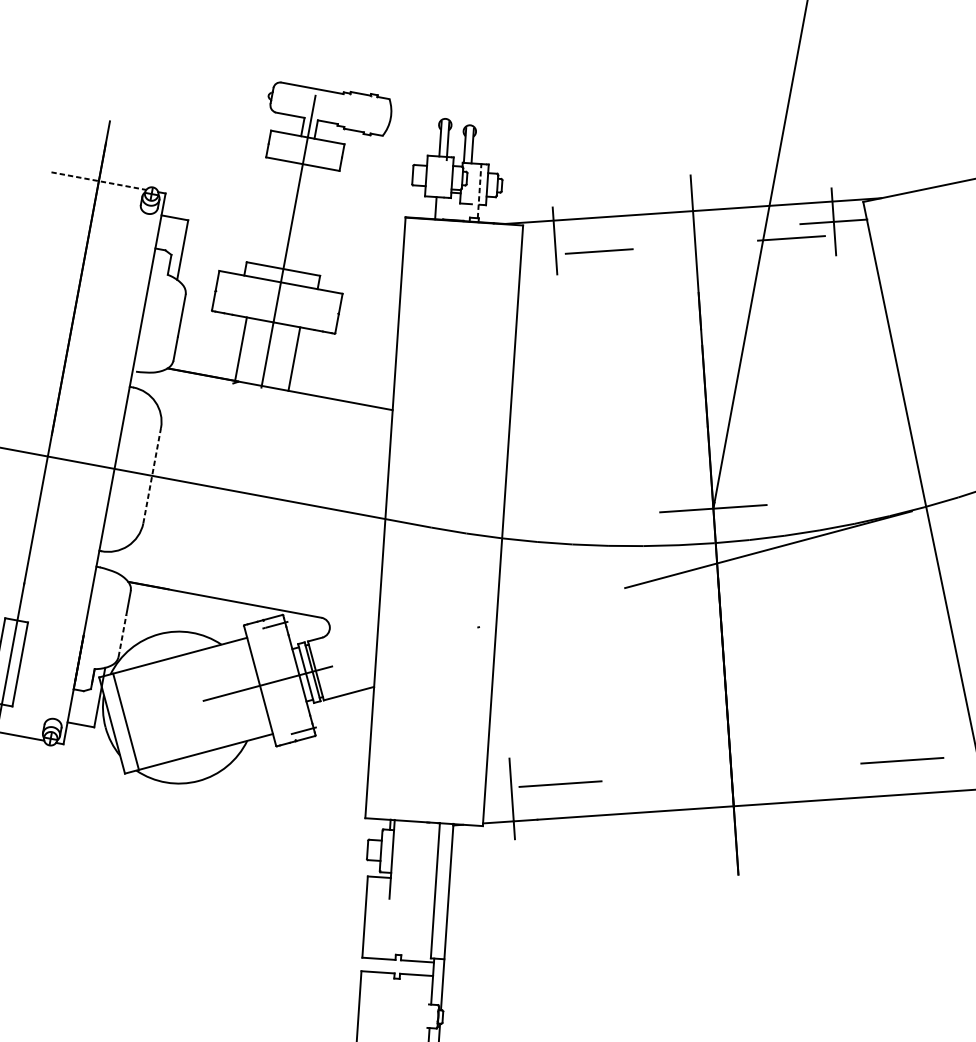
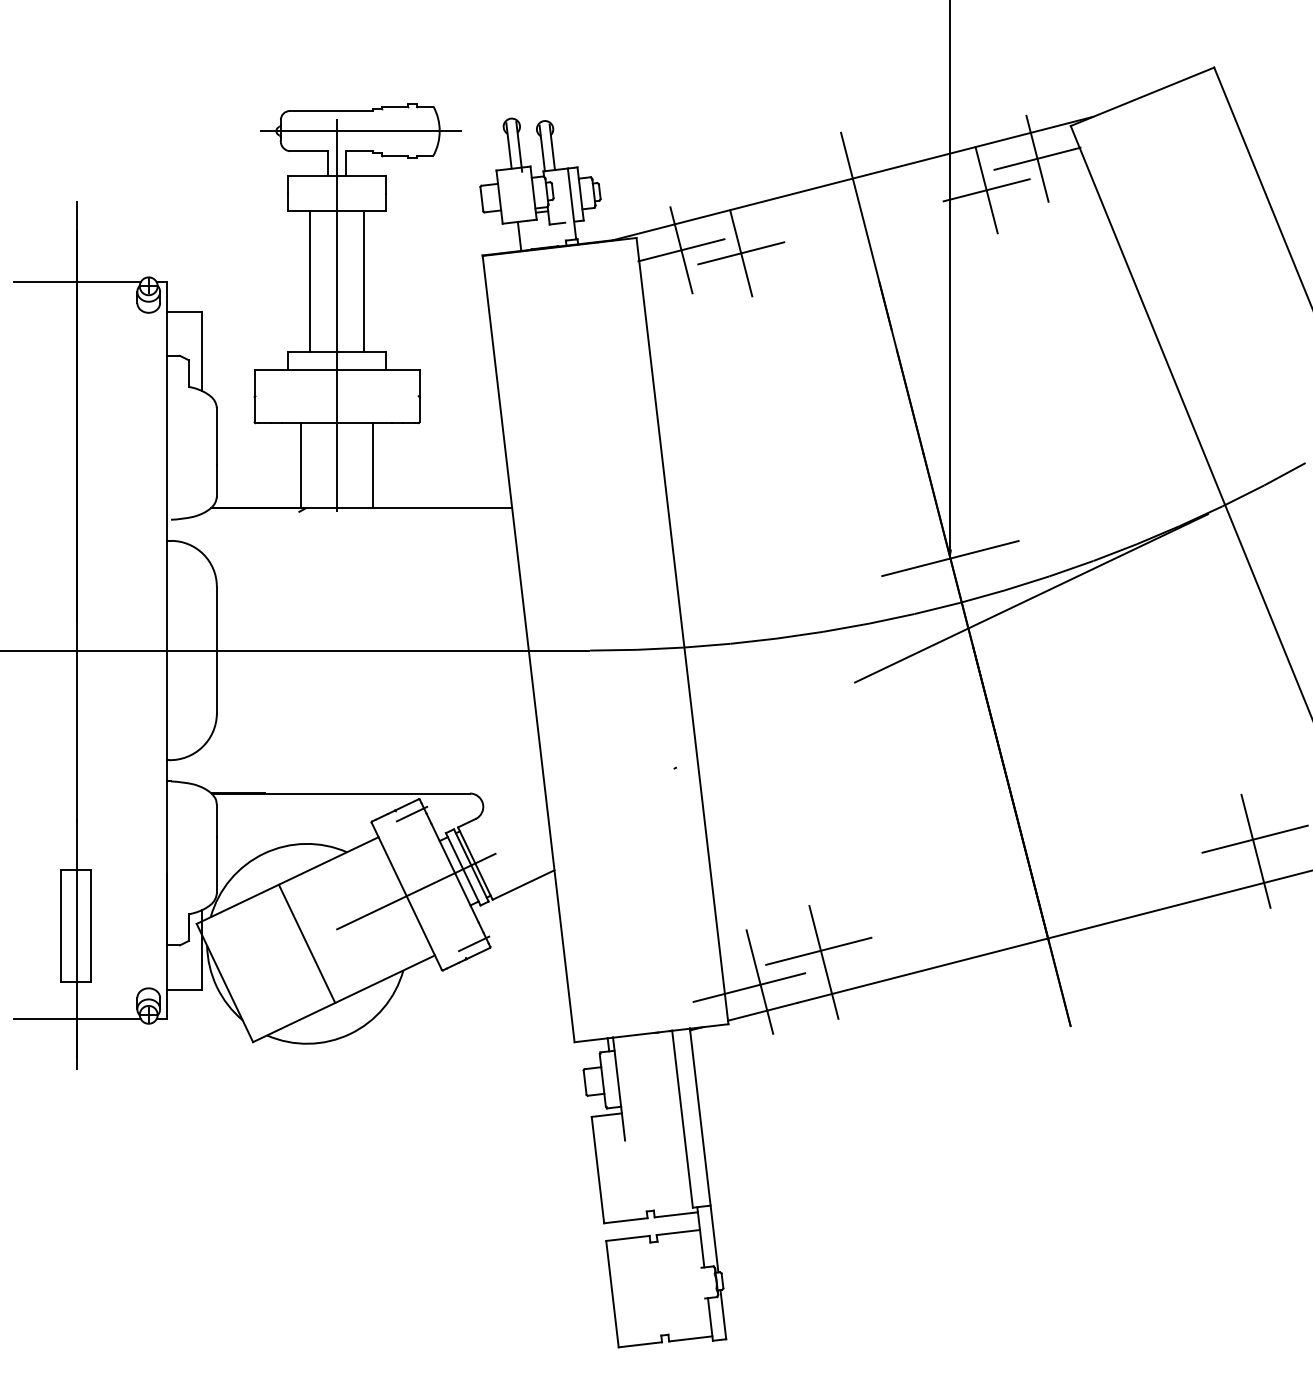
line: (332, 107) -> (361, 131), added
line: (98, 181) -> (77, 282), dashed -> solid
line: (480, 190) -> (572, 203), dashed -> solid
line: (273, 212) -> (310, 281), added
line: (312, 220) -> (363, 281), added
line: (791, 238) -> (986, 190), added
line: (554, 241) -> (681, 250), added
line: (598, 251) -> (740, 253), added
line: (151, 475) -> (216, 650), dashed -> solid
line: (122, 635) -> (216, 864), dashed -> solid
line: (125, 721) -> (306, 943), moved
line: (901, 769) -> (1255, 850), added
line: (562, 793) -> (823, 962), added
line: (503, 801) -> (749, 987), added

